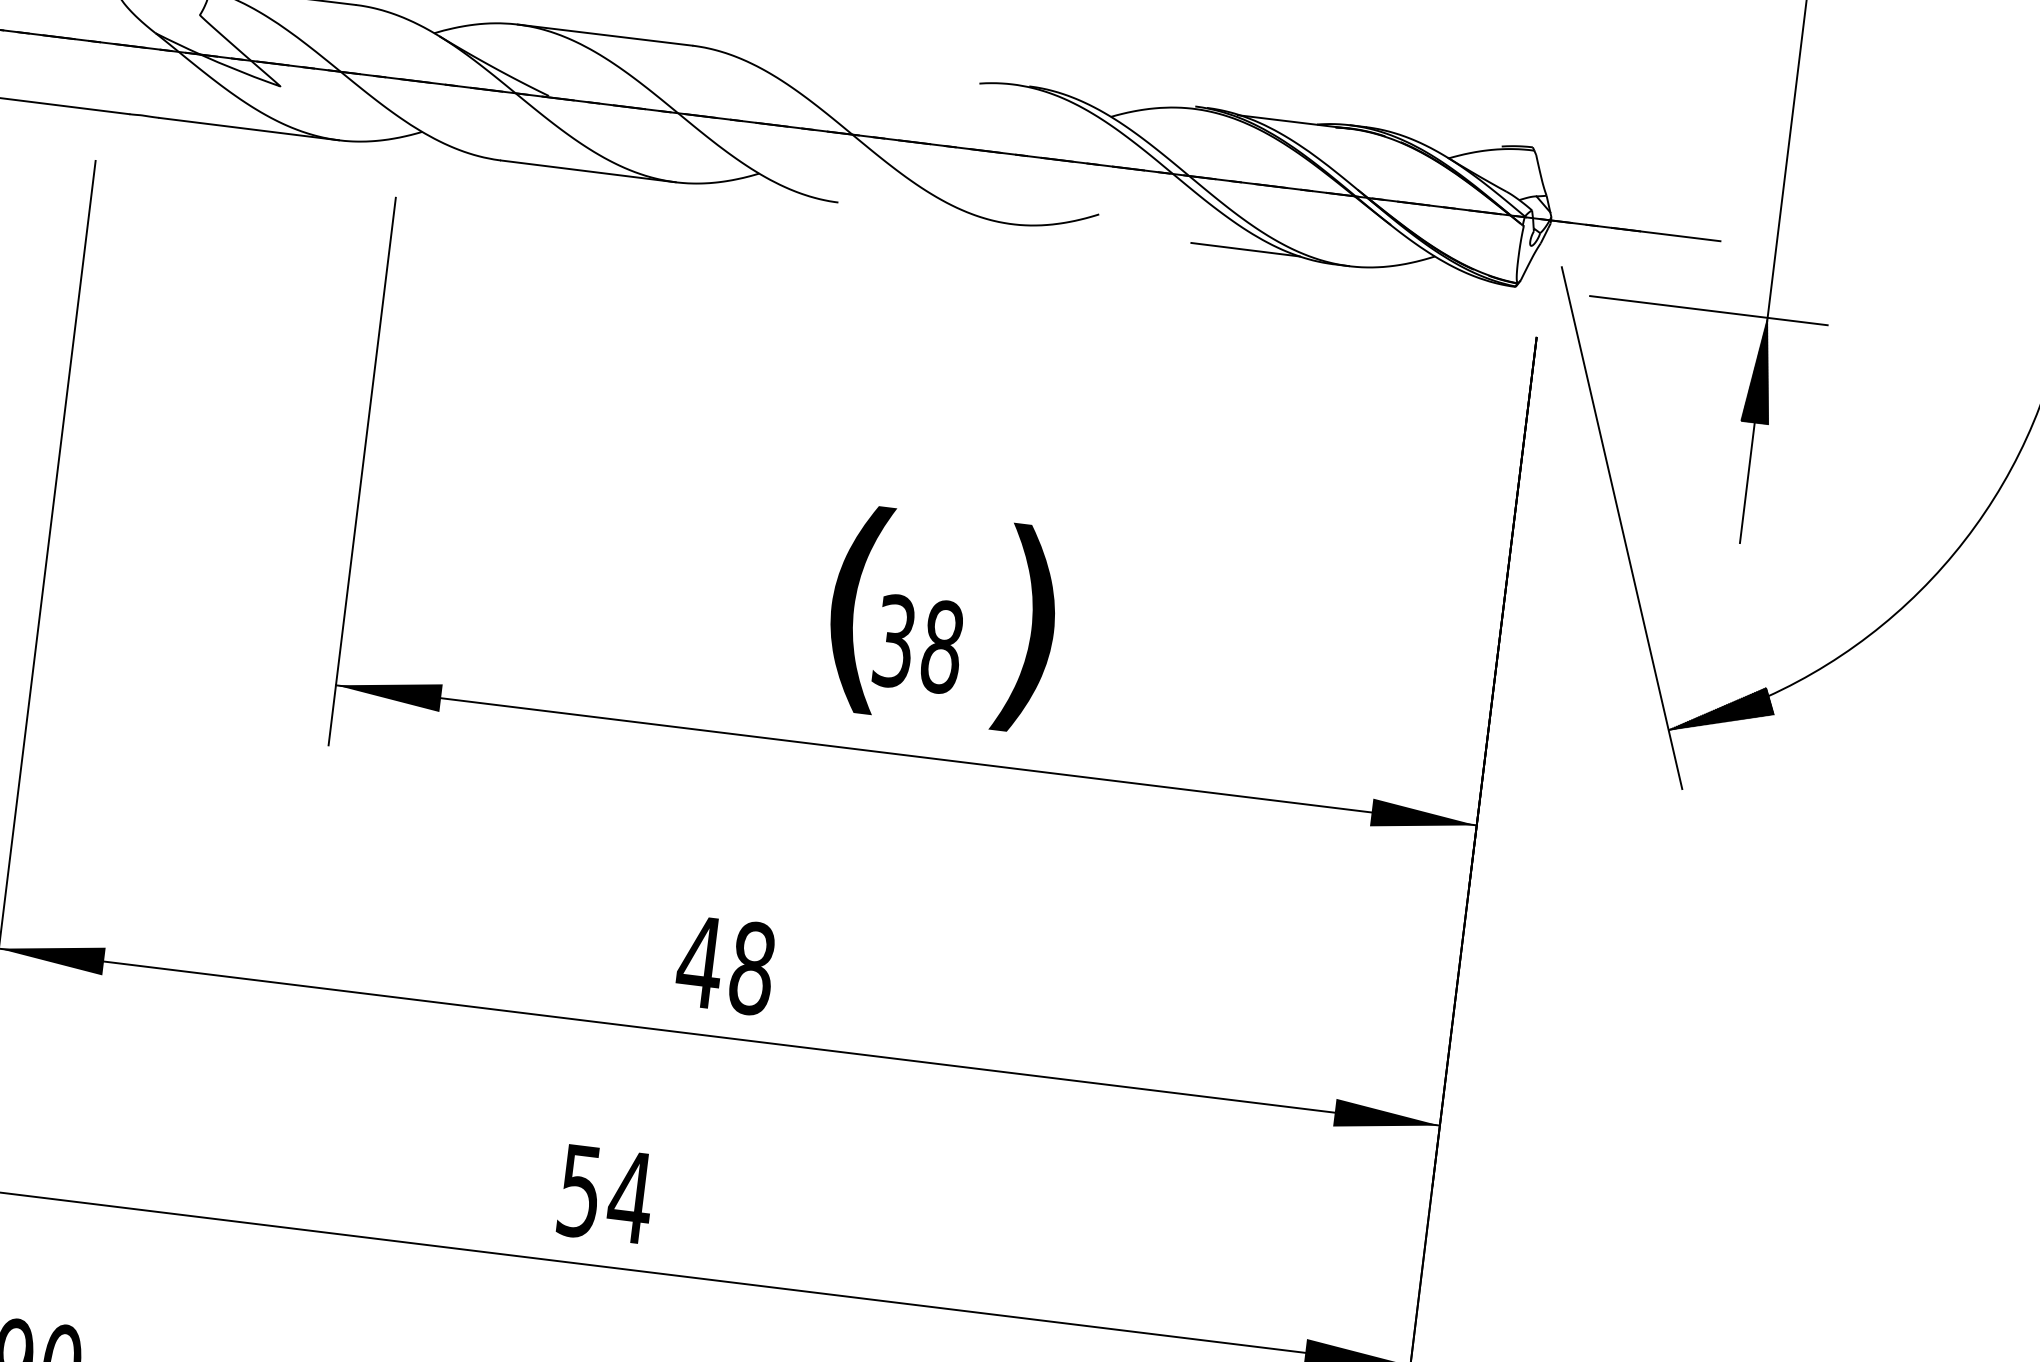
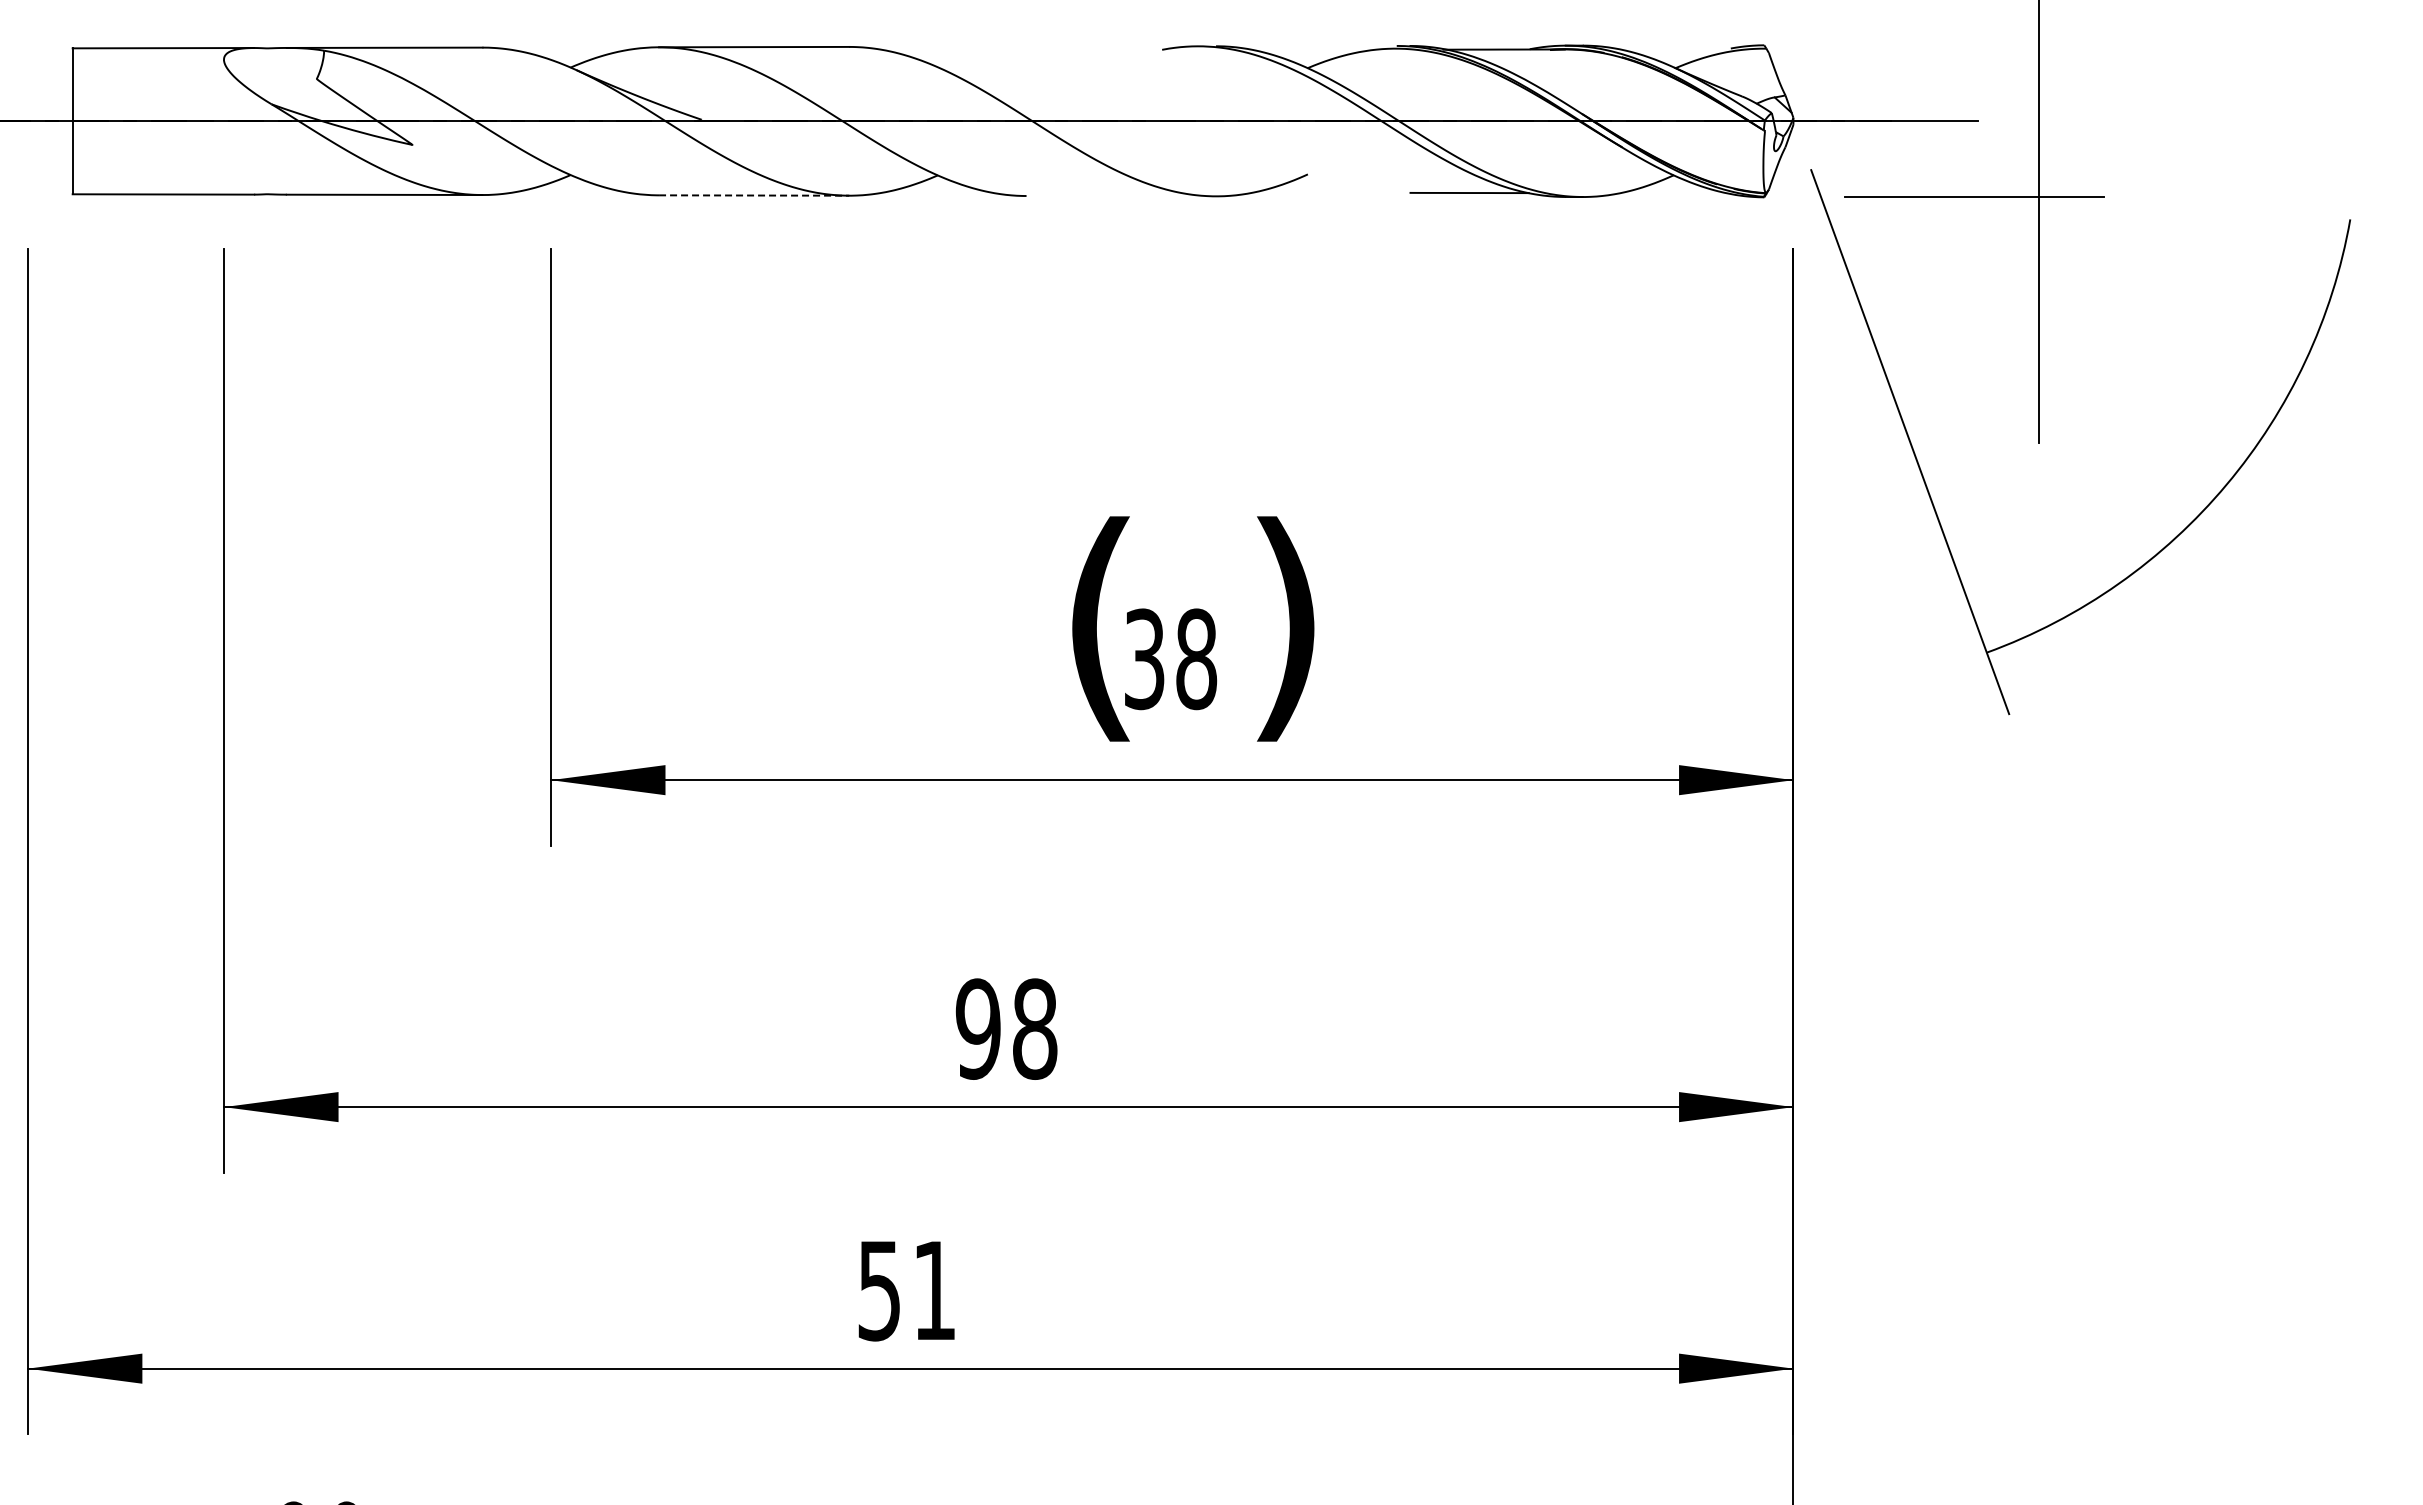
line: (588, 171) -> (754, 195), solid -> dashed
hatch: (1761, 370) -> (2038, 254), removed
hatch: (1722, 709) -> (2041, 623), removed
text: (699, 961) -> (977, 1028), 48 -> 98
text: (630, 1197) -> (934, 1290), 54 -> 51

